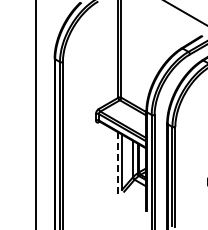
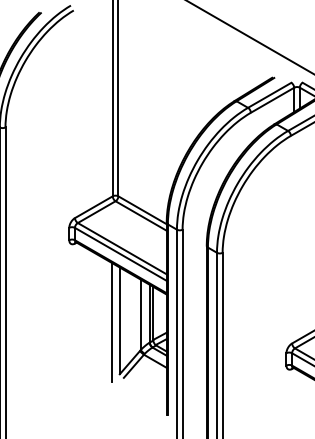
line: (117, 162) -> (110, 321), dashed -> solid

